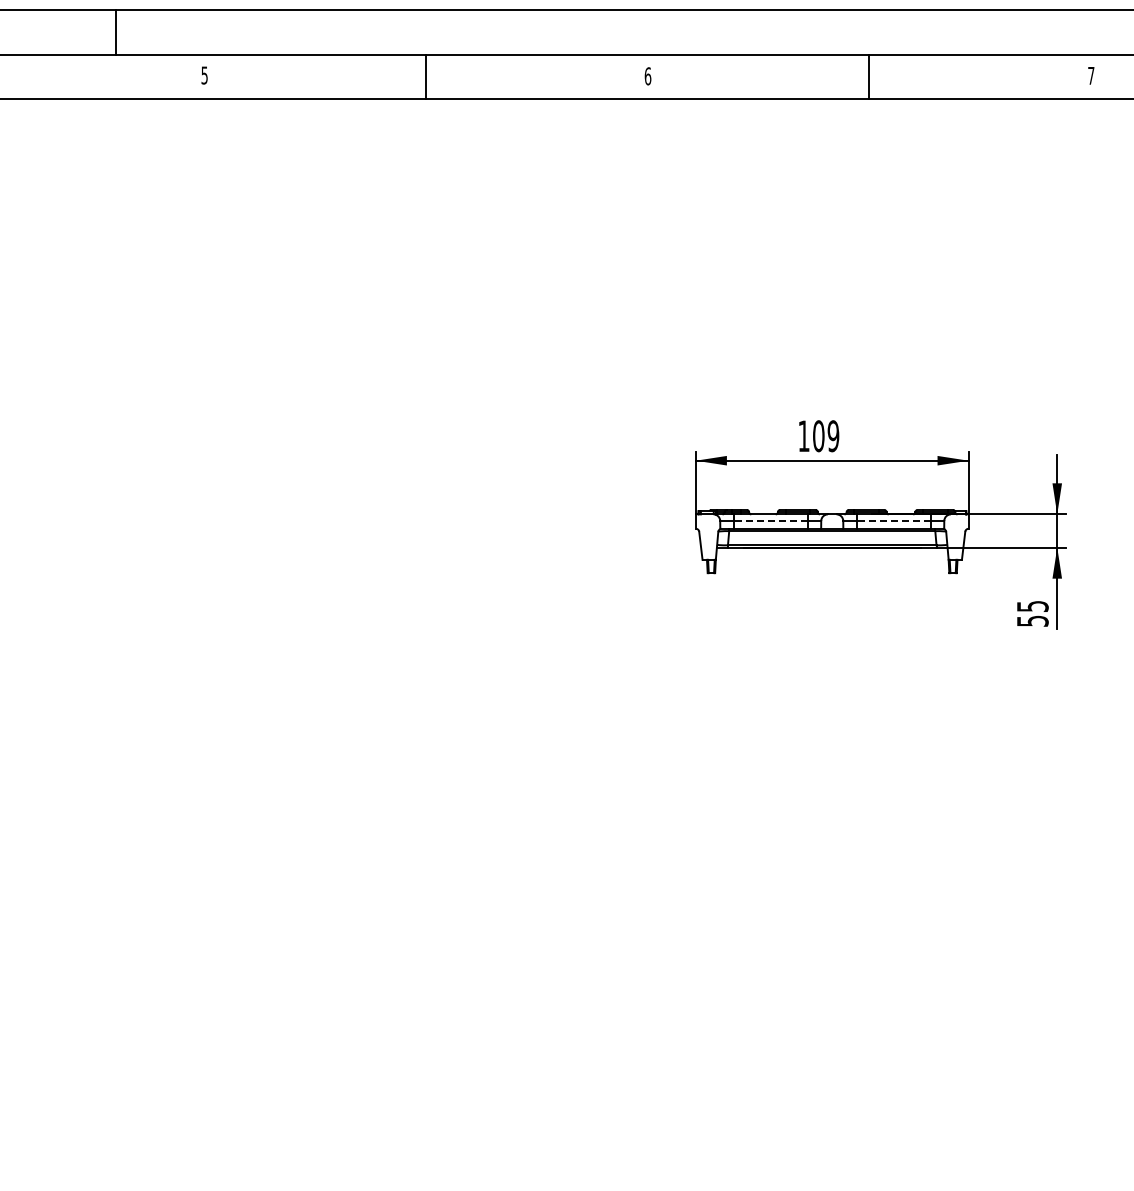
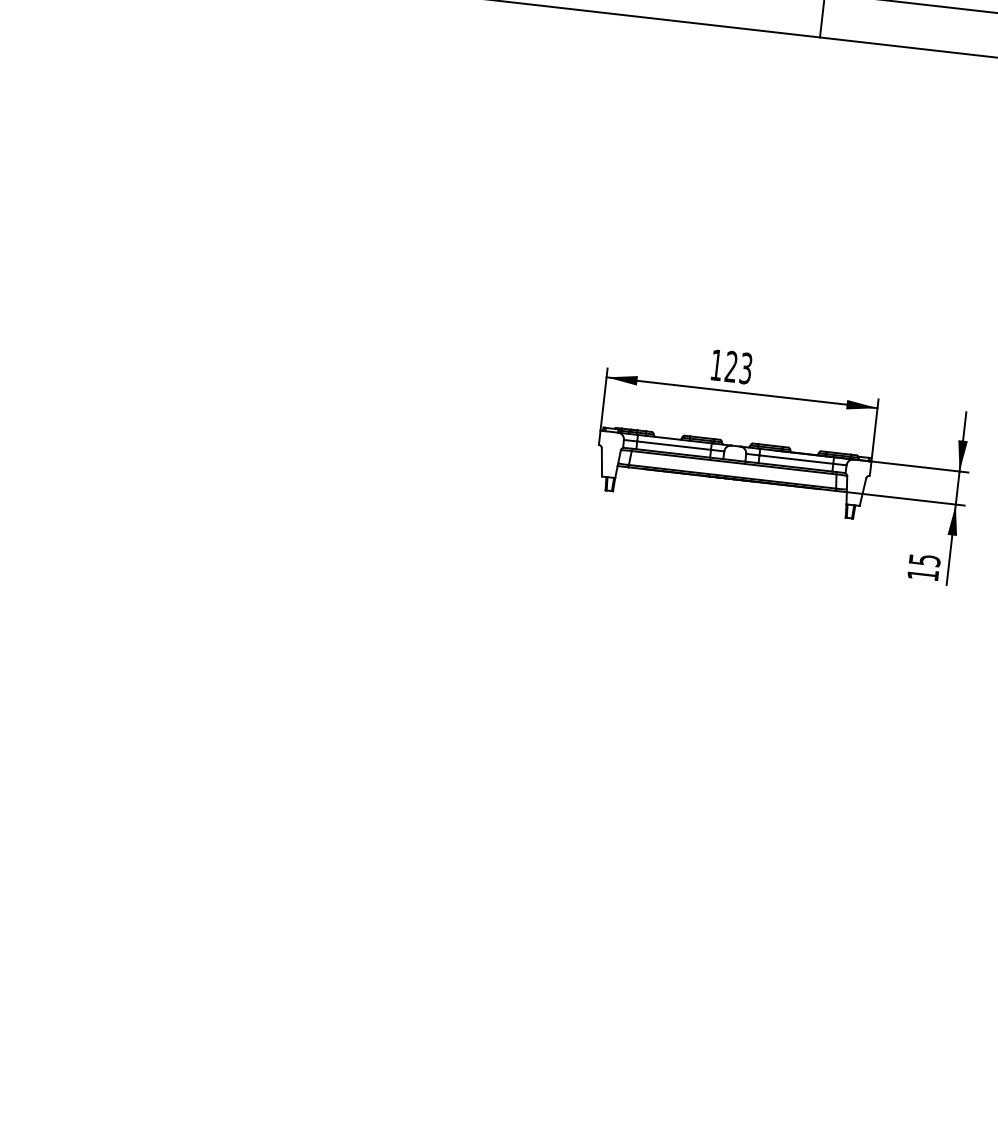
text: (826, 436) -> (739, 368), 109 -> 123
line: (770, 520) -> (673, 445), dashed -> solid
line: (893, 520) -> (796, 459), dashed -> solid
text: (1032, 620) -> (922, 574), 55 -> 15

